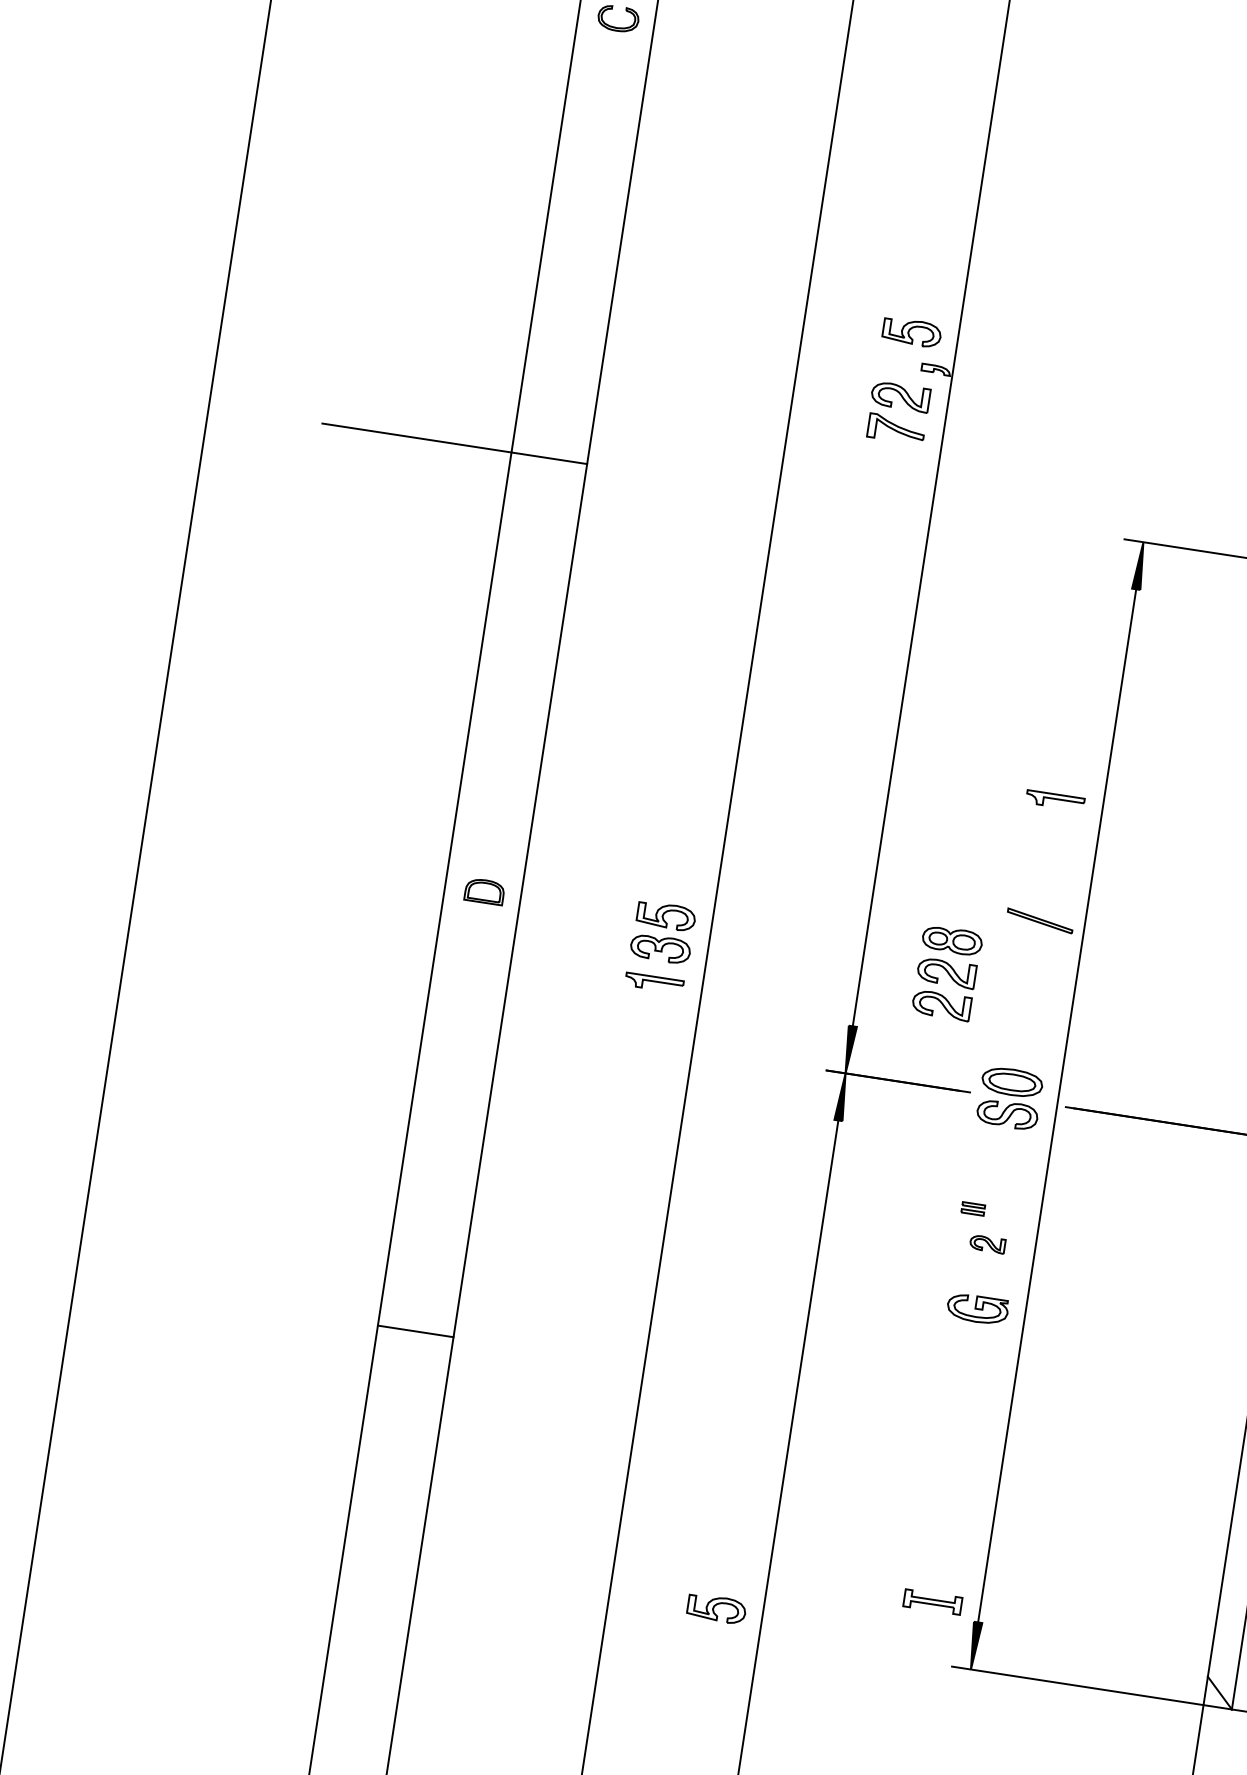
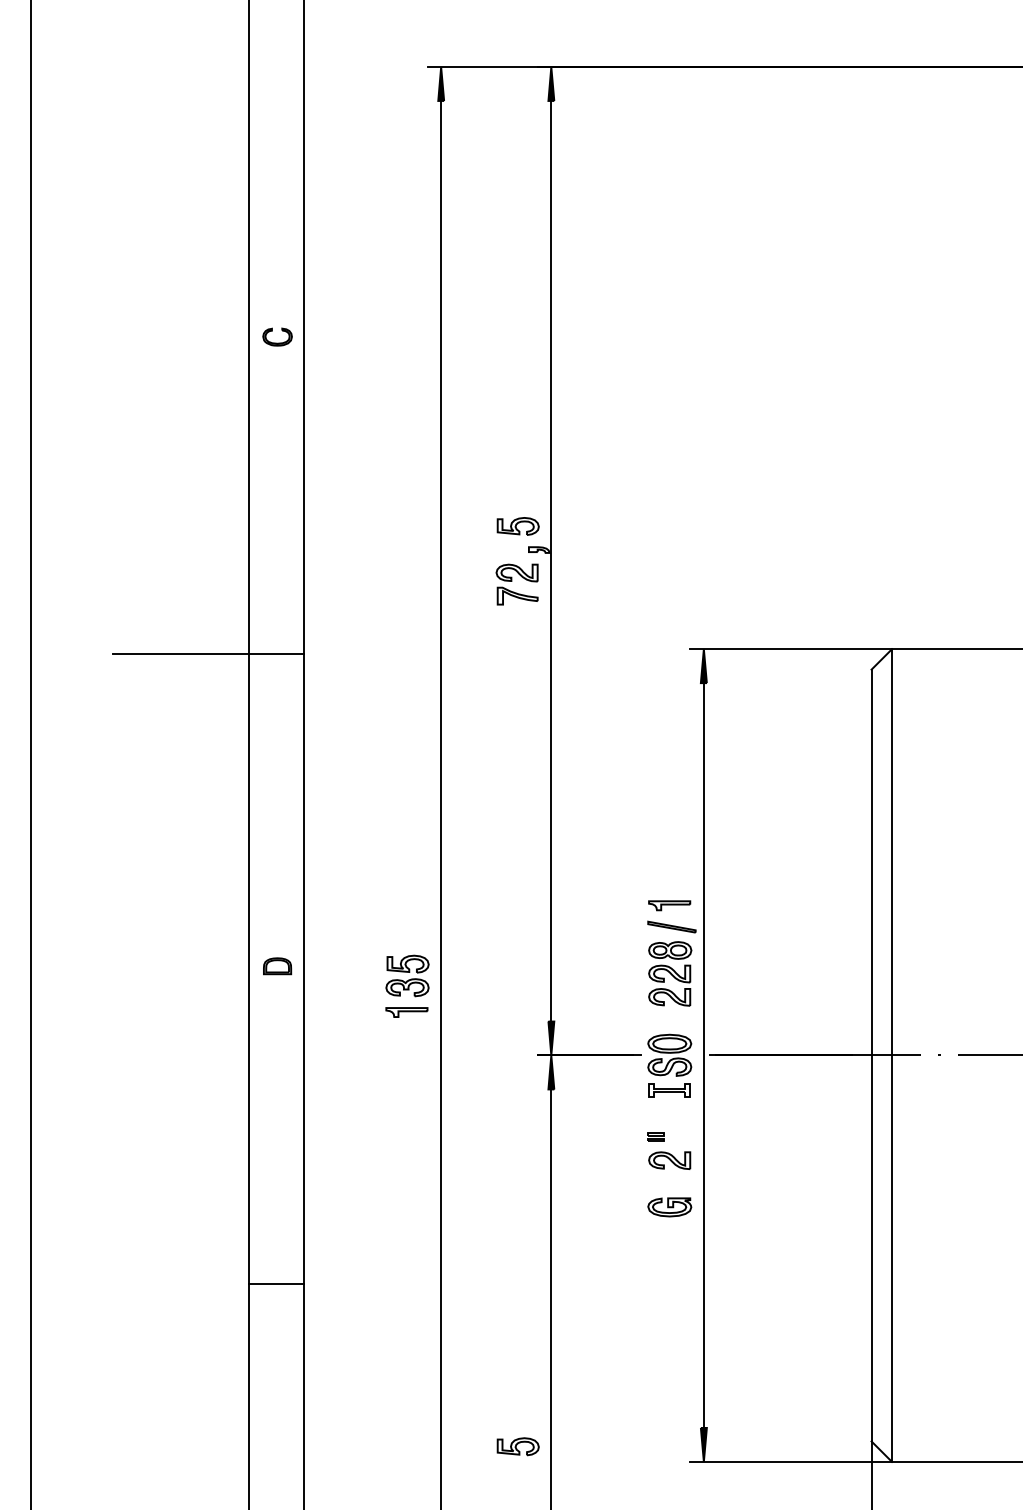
part: (1055, 800) -> (669, 905), moved
part: (947, 972) -> (670, 973), moved
part: (987, 1244) -> (669, 1160), size x1.67
part: (932, 1602) -> (669, 1090), moved

